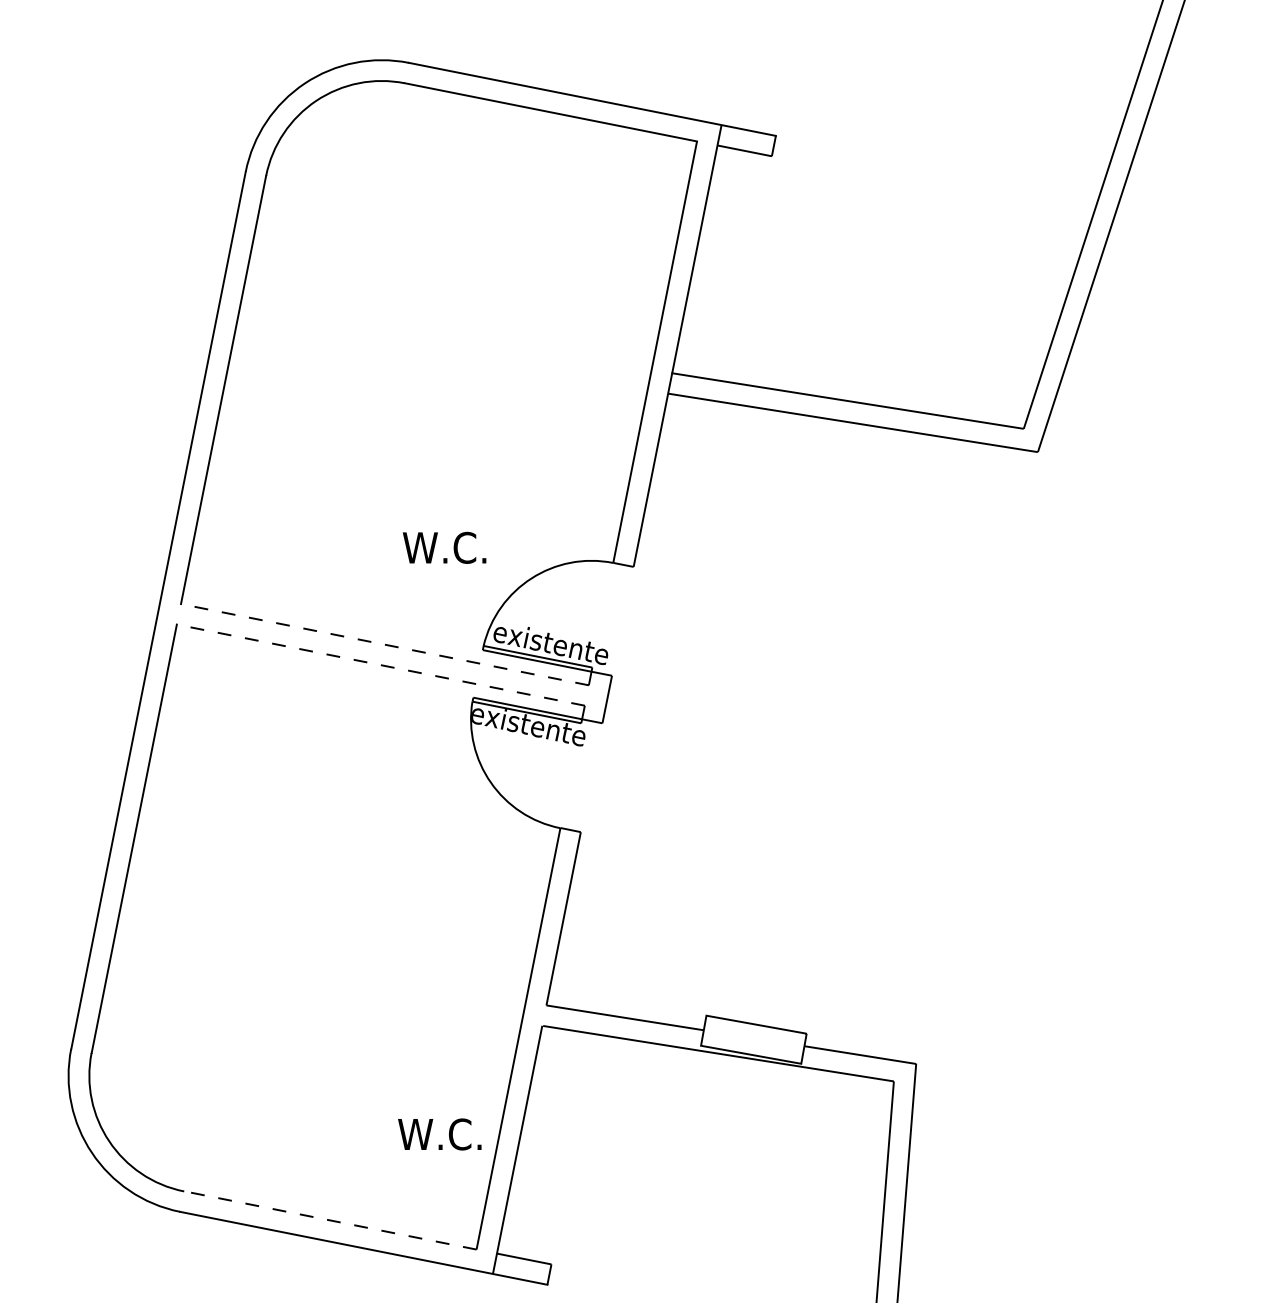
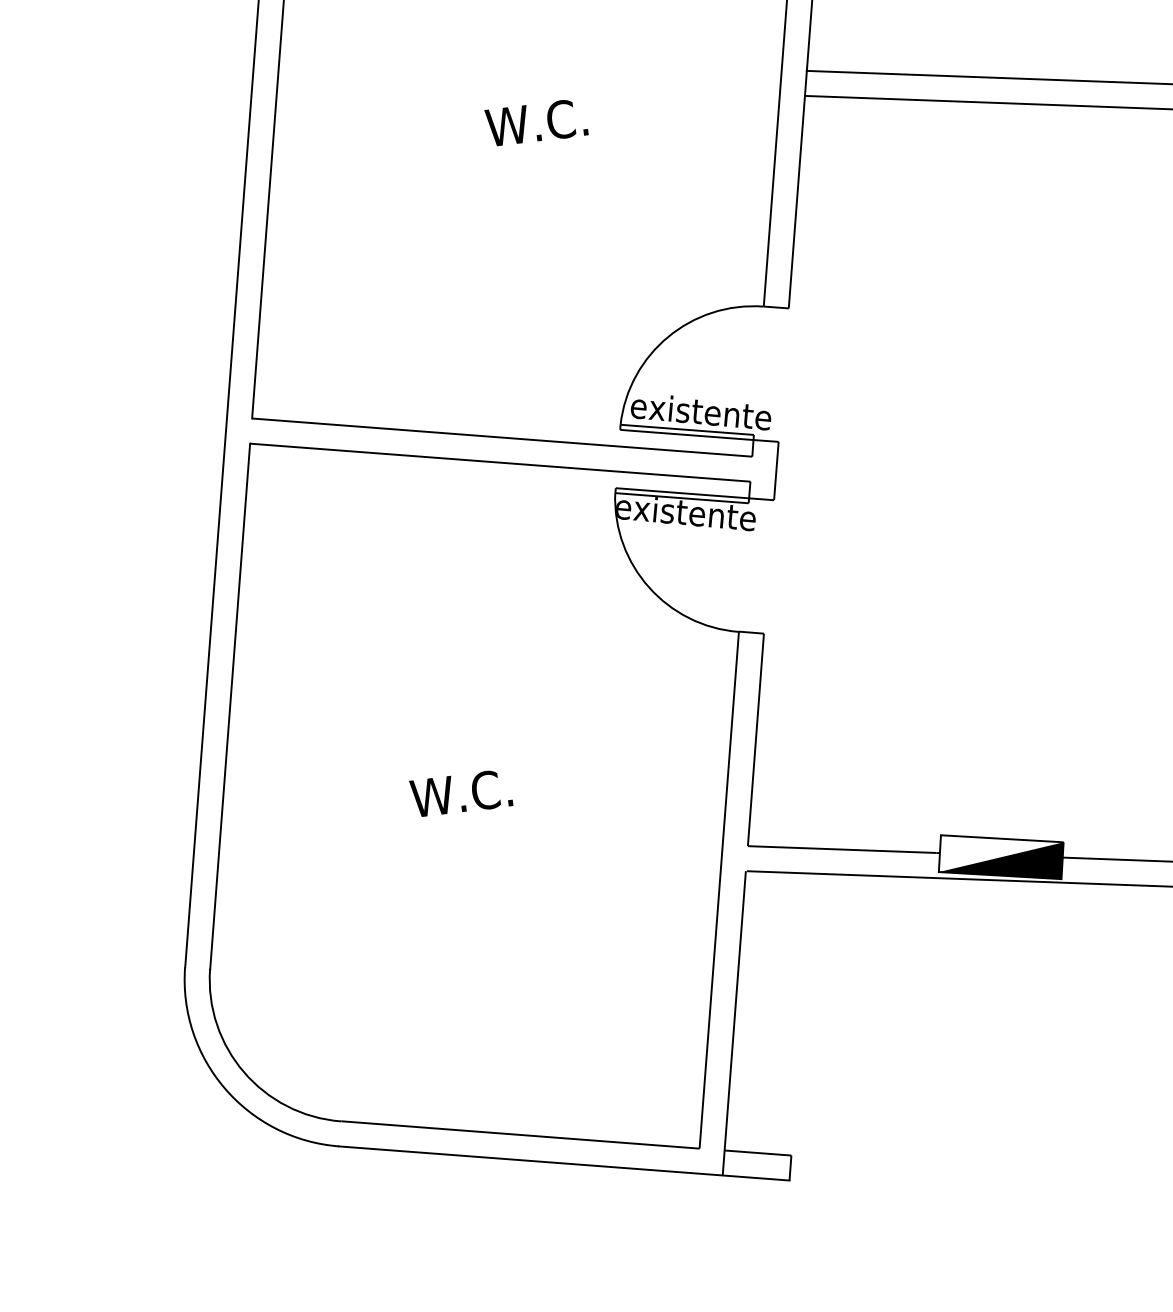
text: (444, 547) -> (536, 122), moved
line: (384, 644) -> (501, 437), dashed -> solid
line: (380, 665) -> (499, 463), dashed -> solid
fill: (753, 1048) -> (1002, 867), added
text: (439, 1134) -> (460, 793), moved
line: (330, 1220) -> (520, 1134), dashed -> solid

